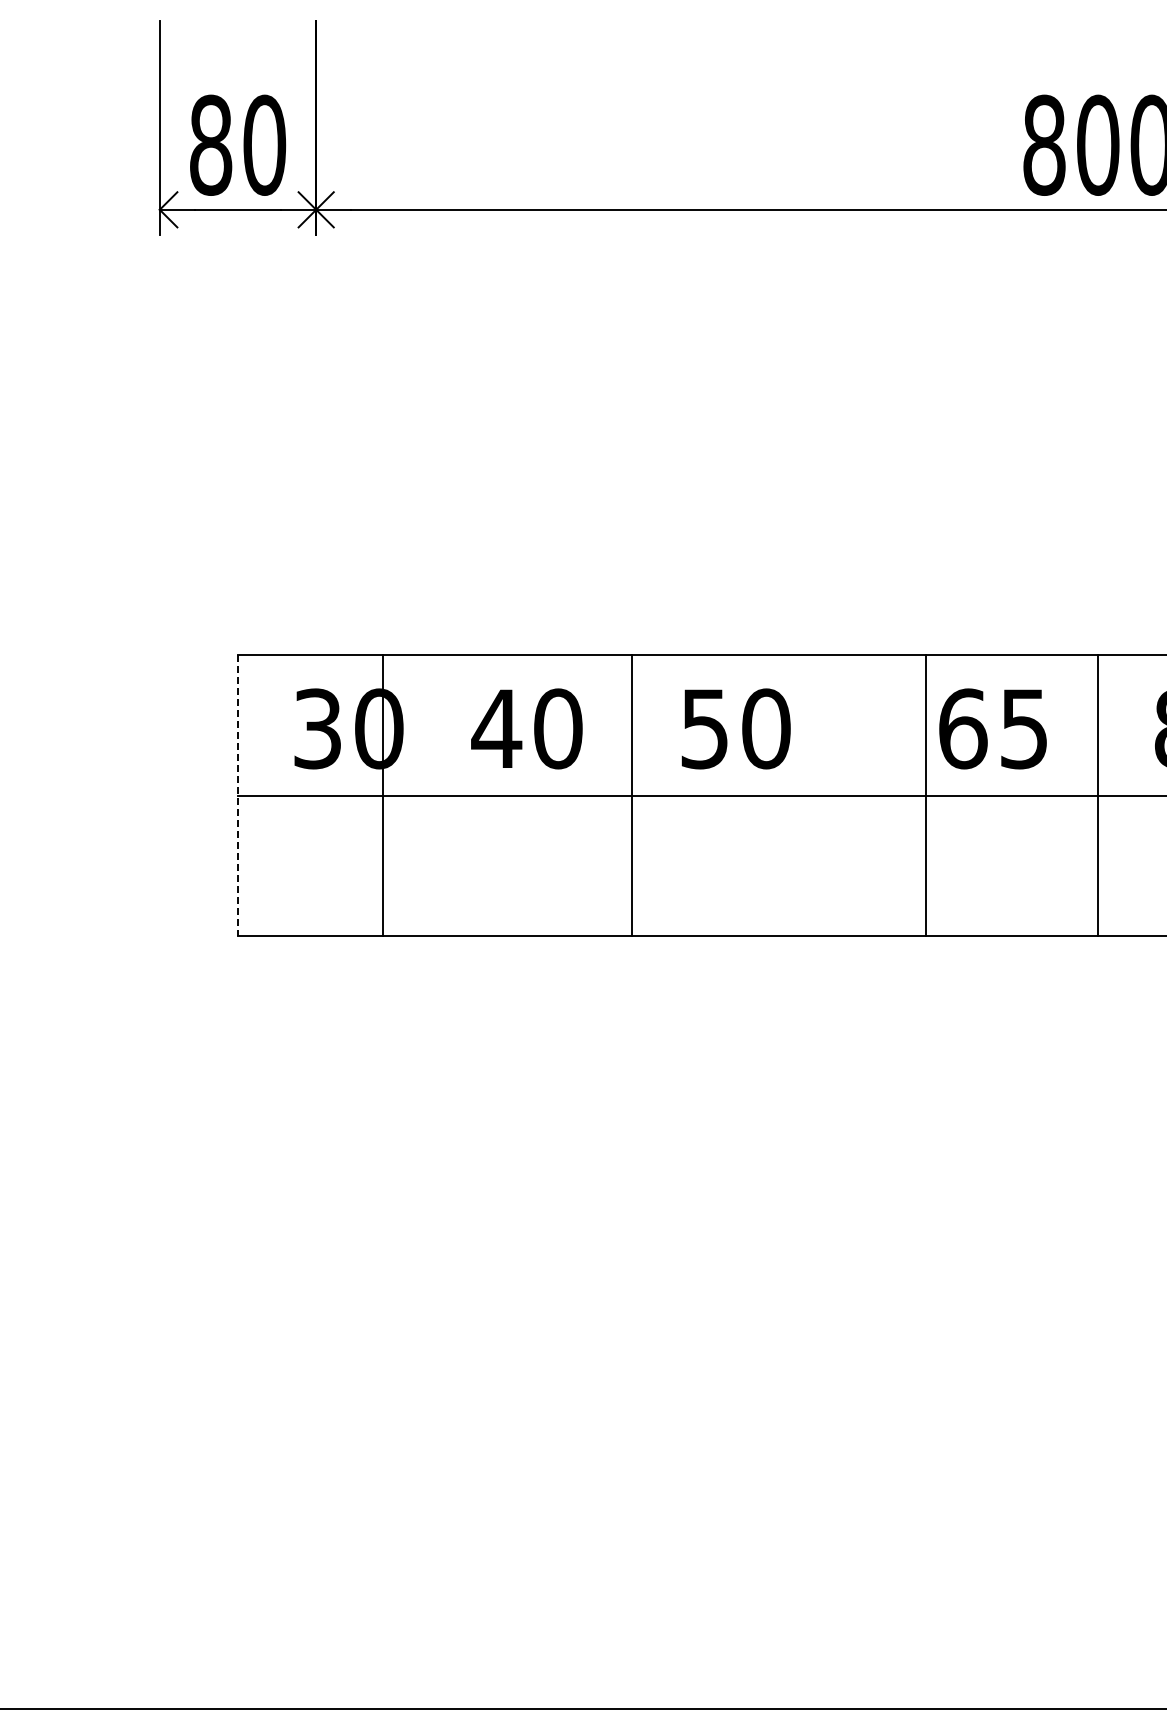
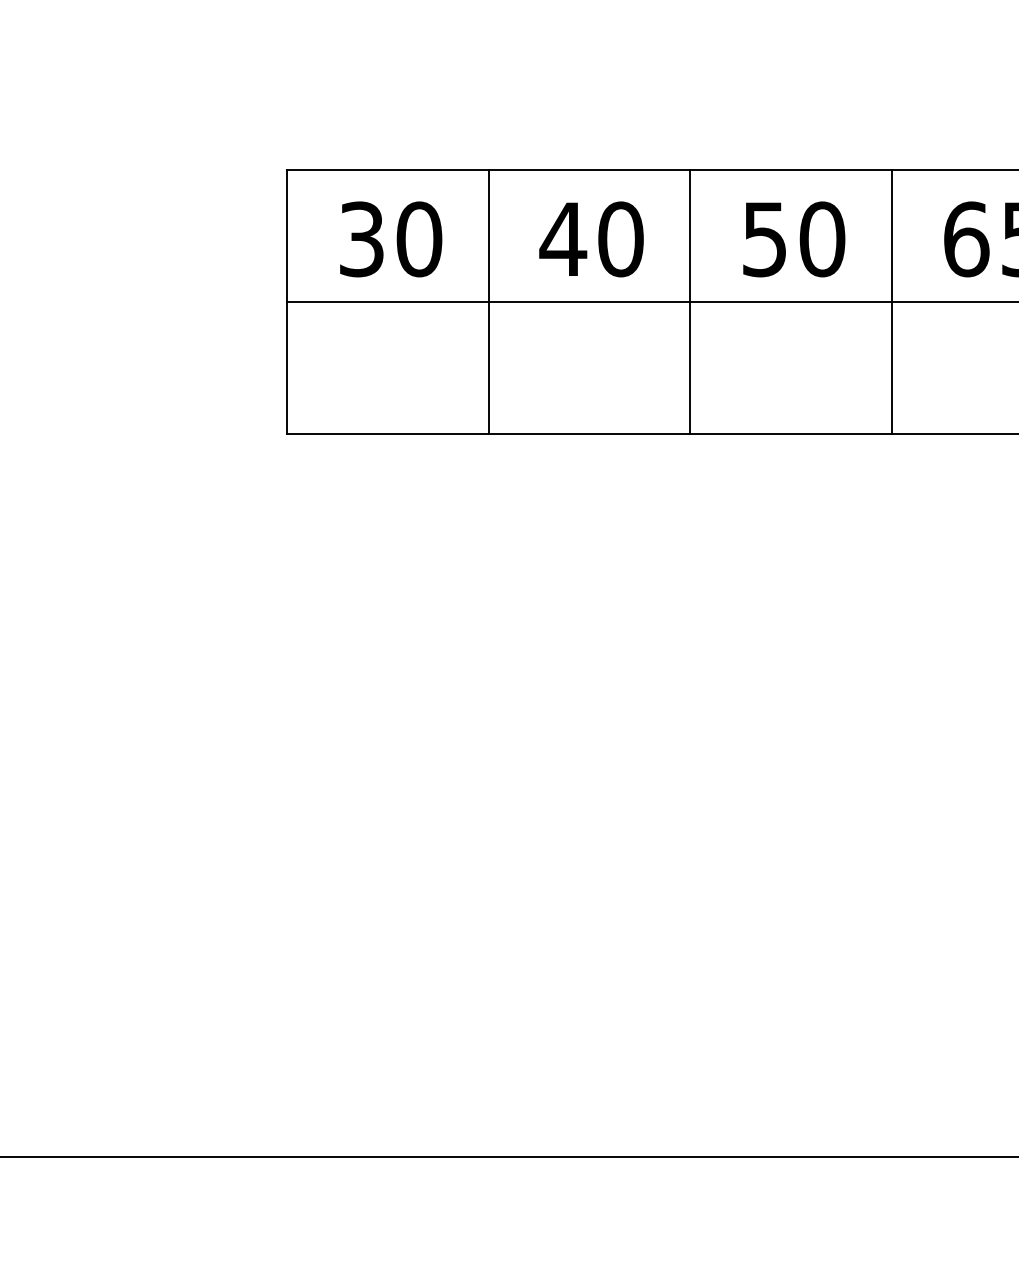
text: (526, 728) -> (591, 239), moved
text: (735, 728) -> (793, 239), moved
line: (238, 795) -> (287, 301), dashed -> solid
line: (383, 795) -> (489, 301), moved
line: (632, 795) -> (690, 301), moved
line: (926, 795) -> (891, 301), moved

